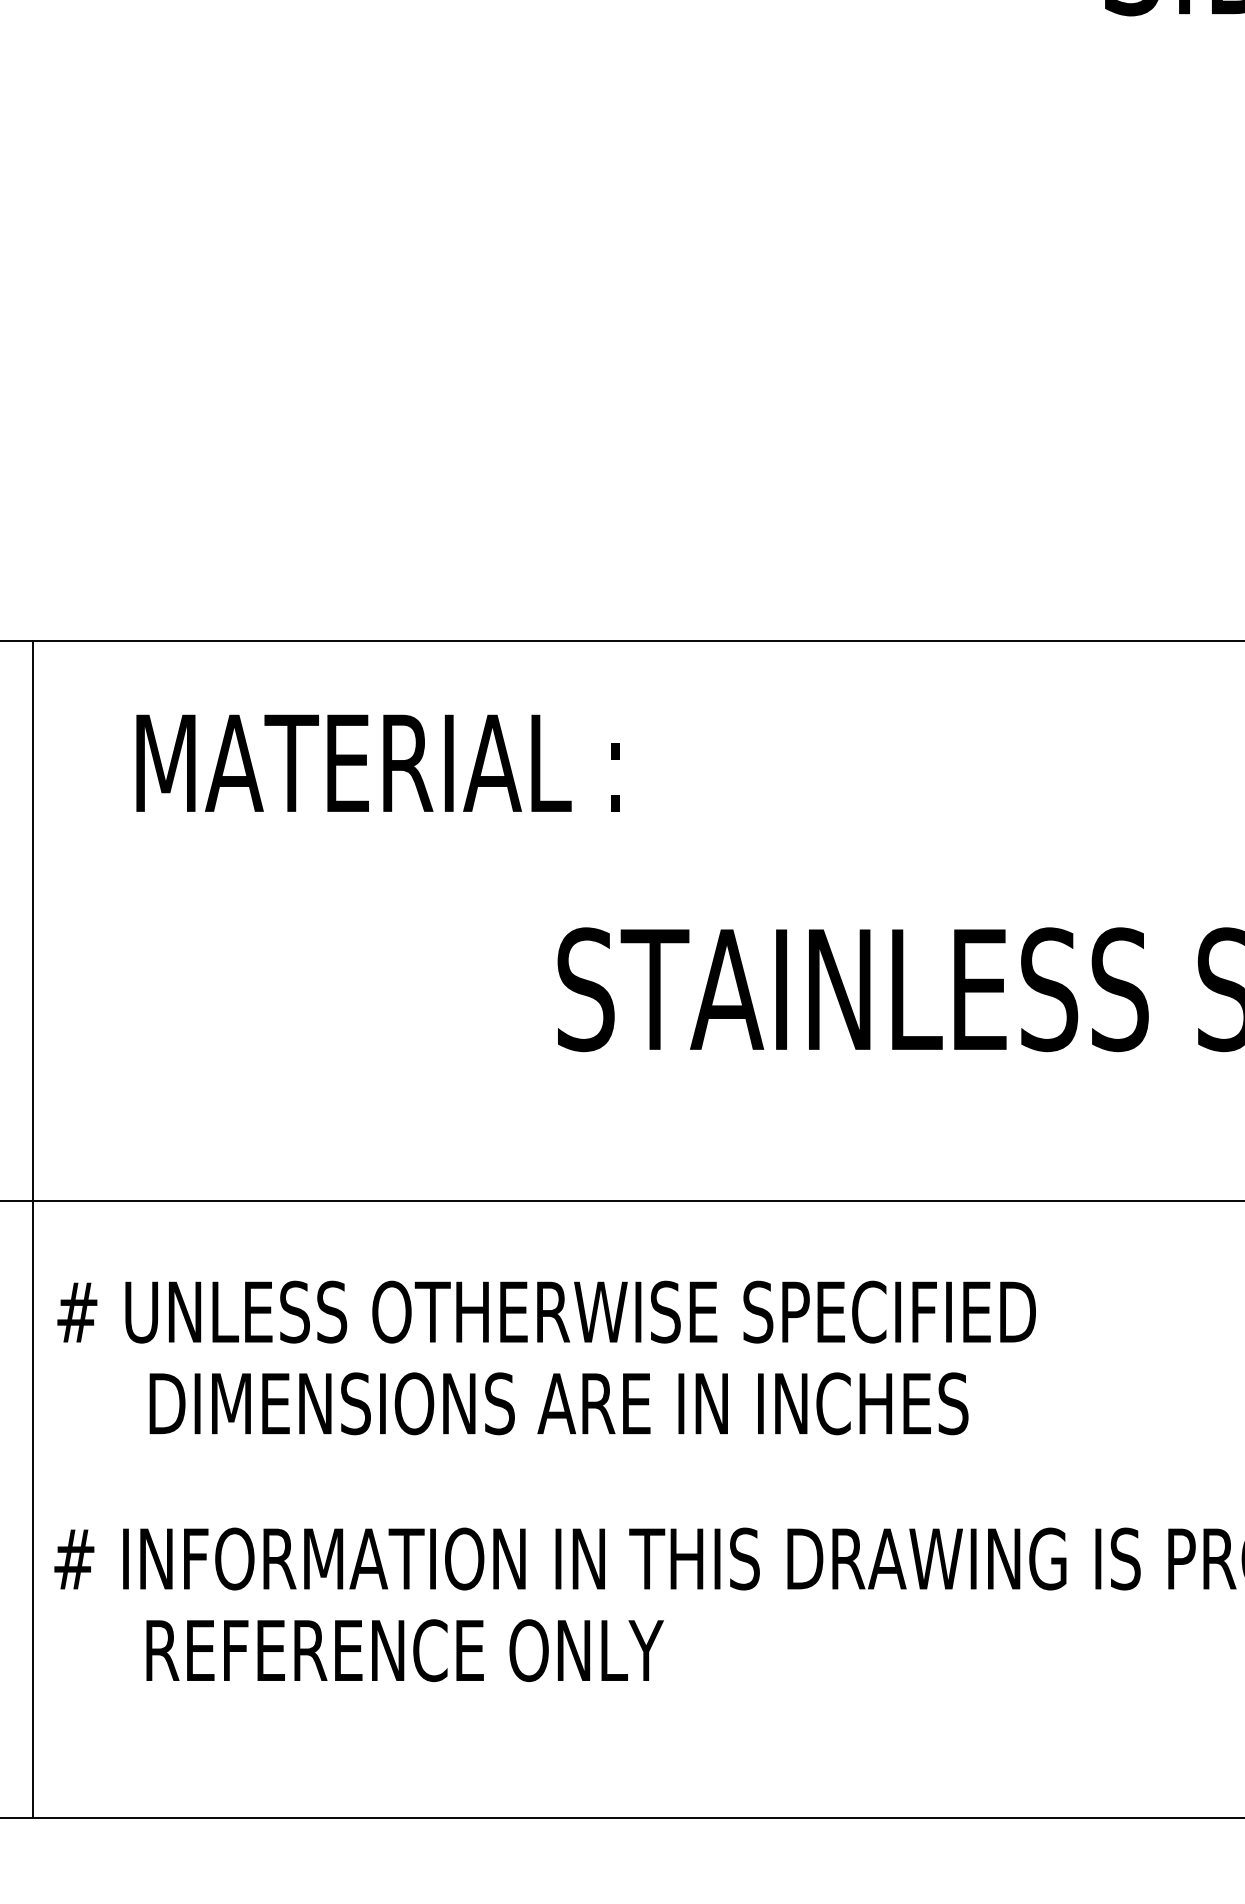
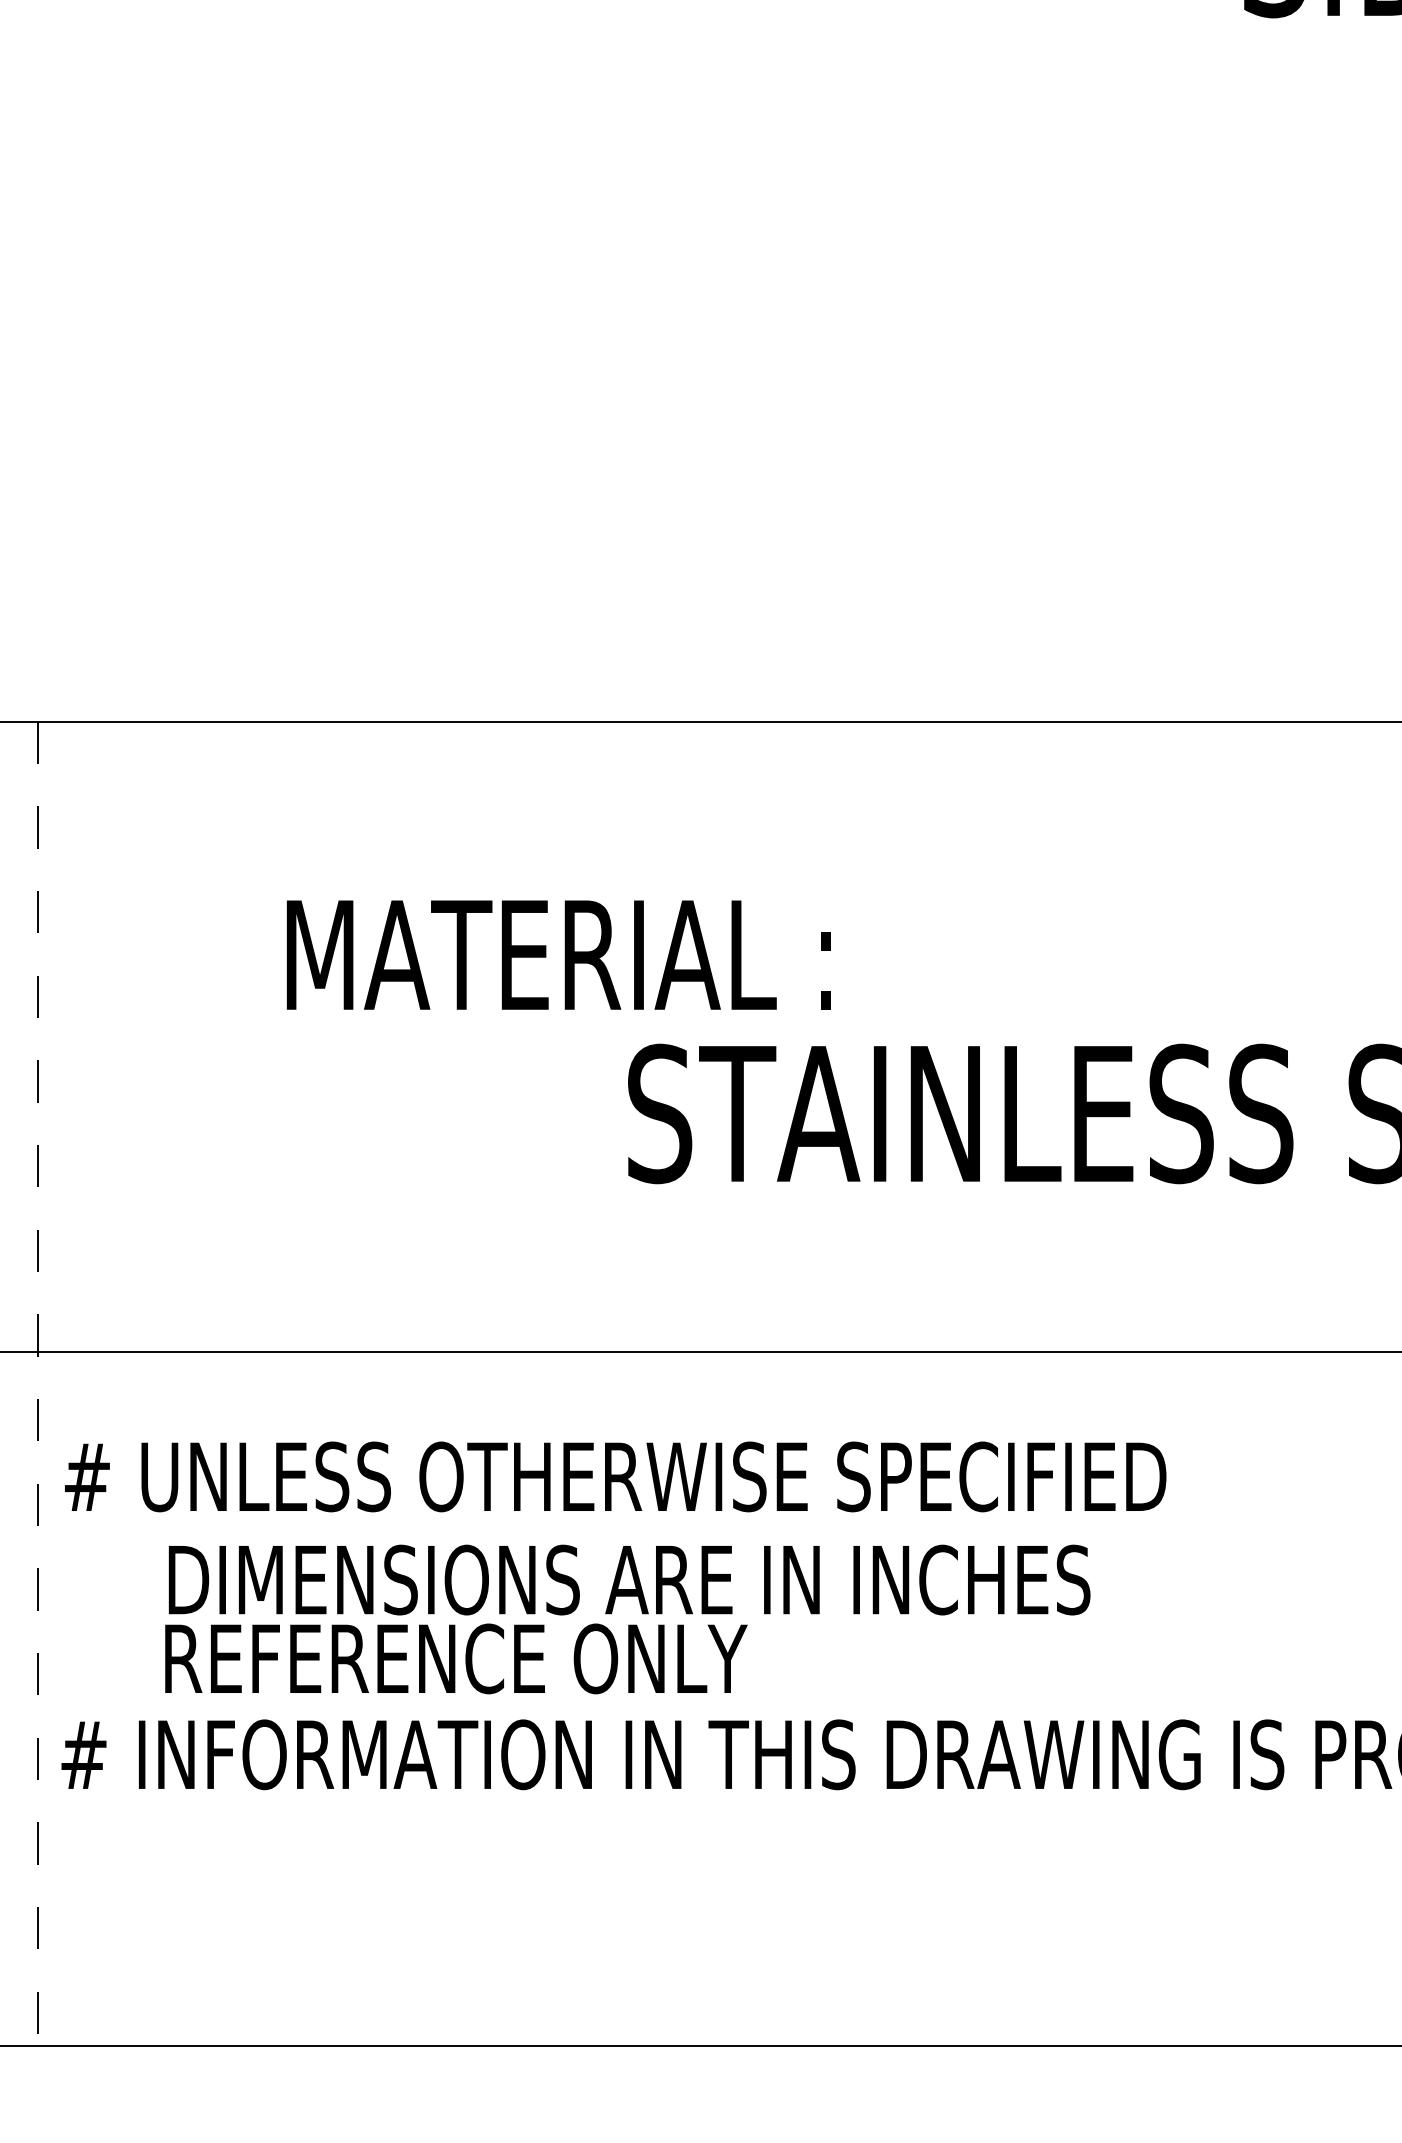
text: (377, 762) -> (558, 954), moved
line: (33, 1230) -> (37, 1384), solid -> dashed
text: (405, 1650) -> (456, 1658), moved

